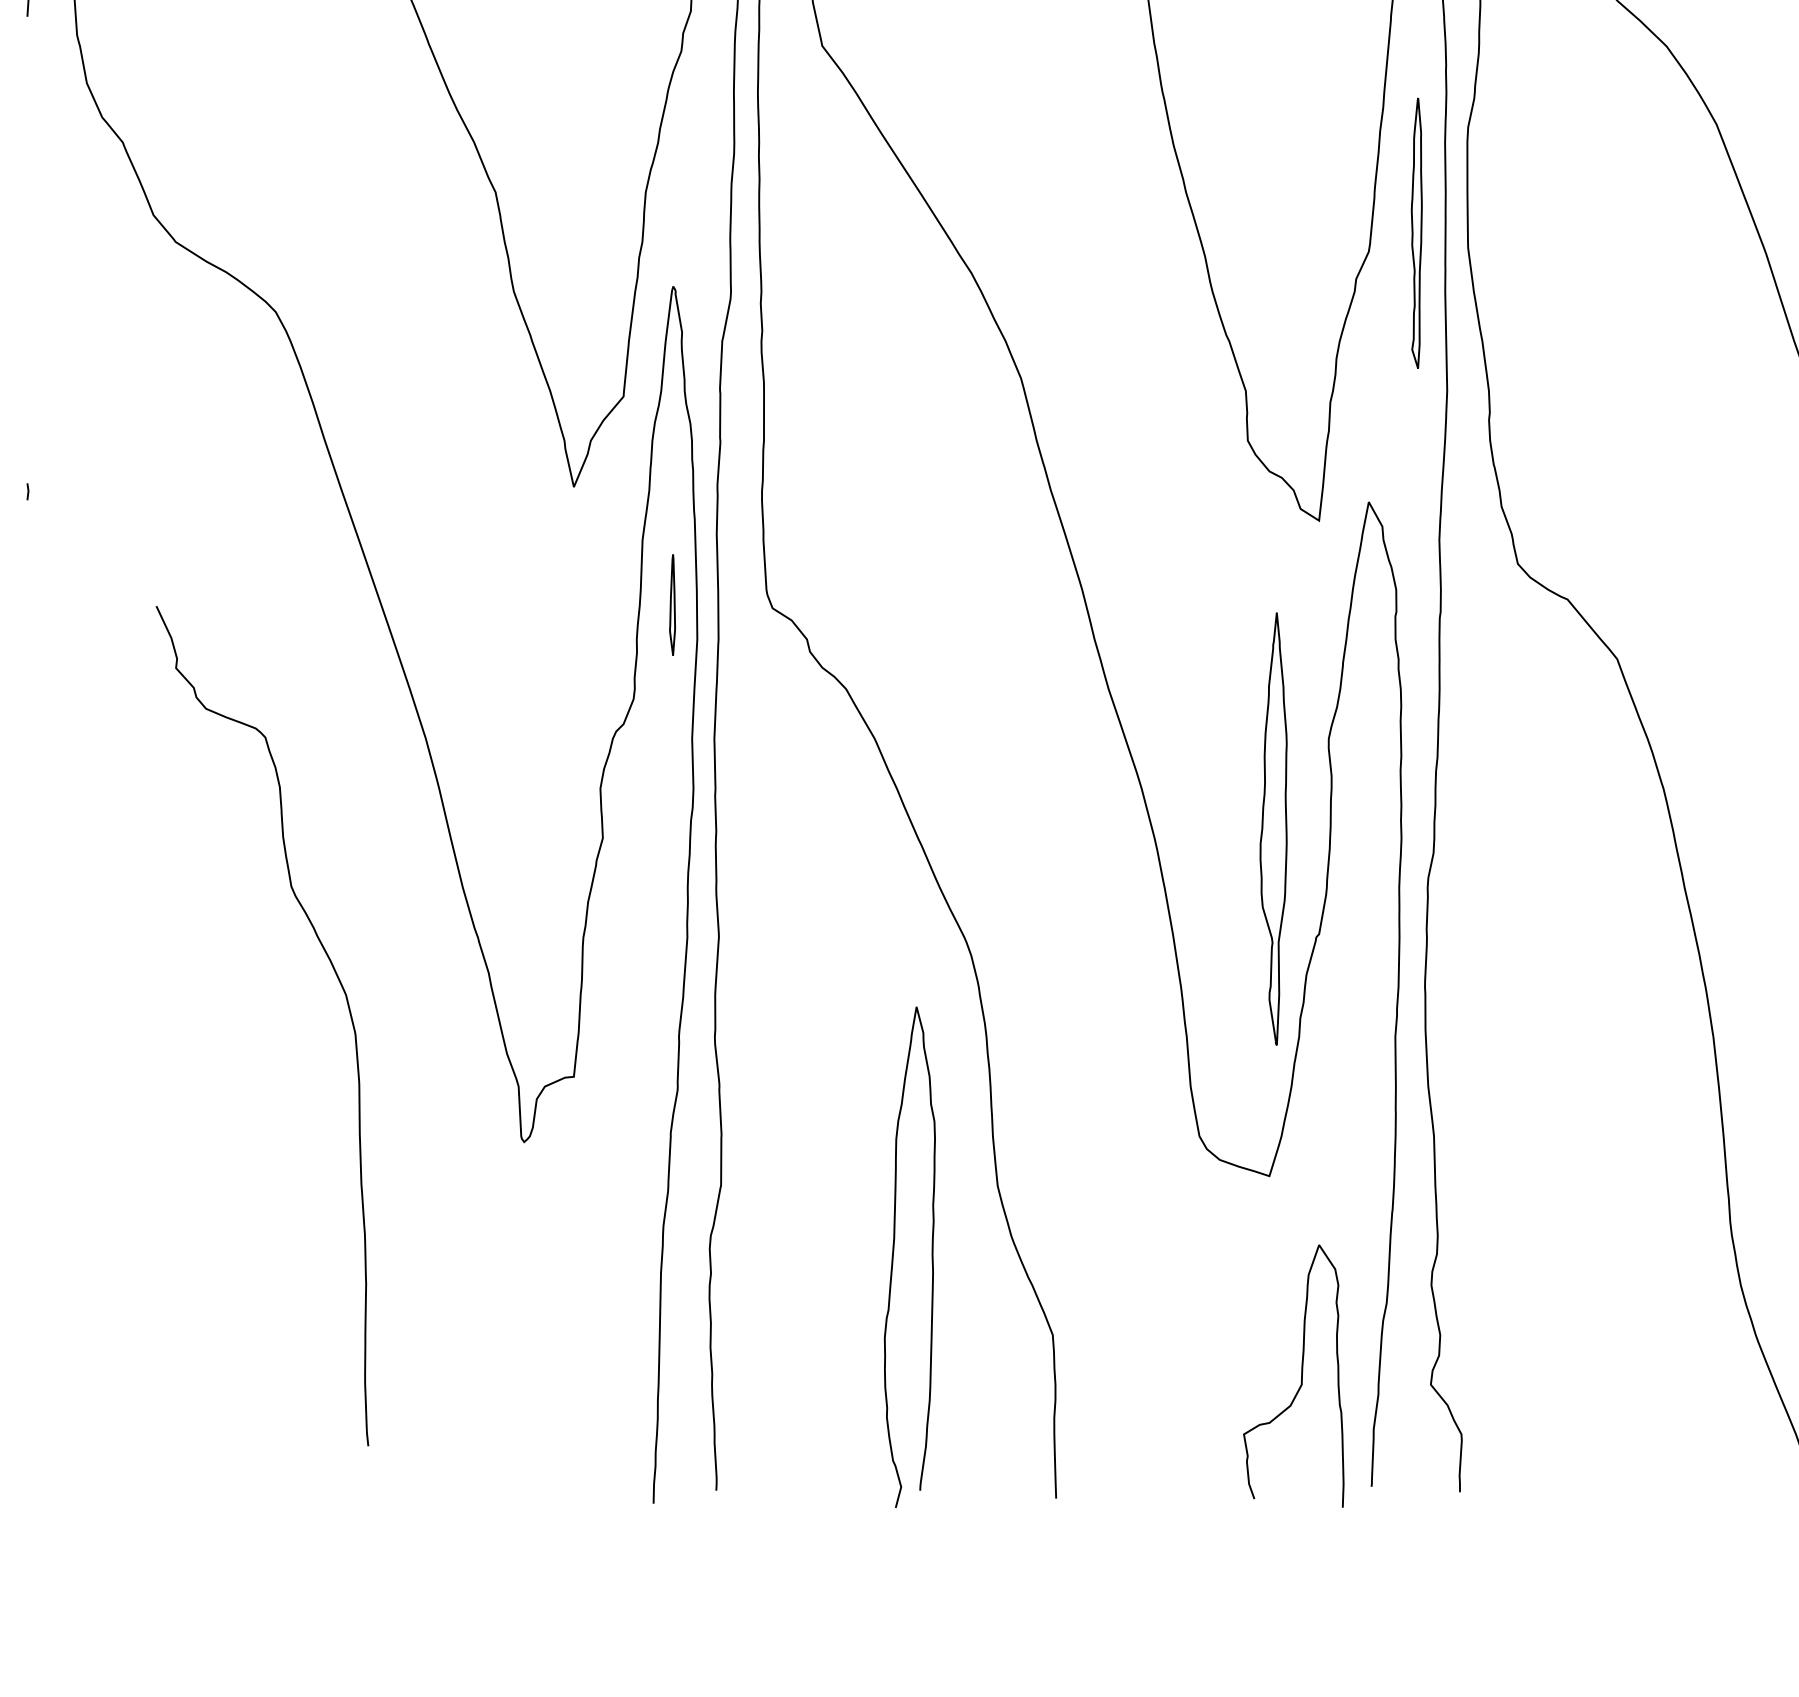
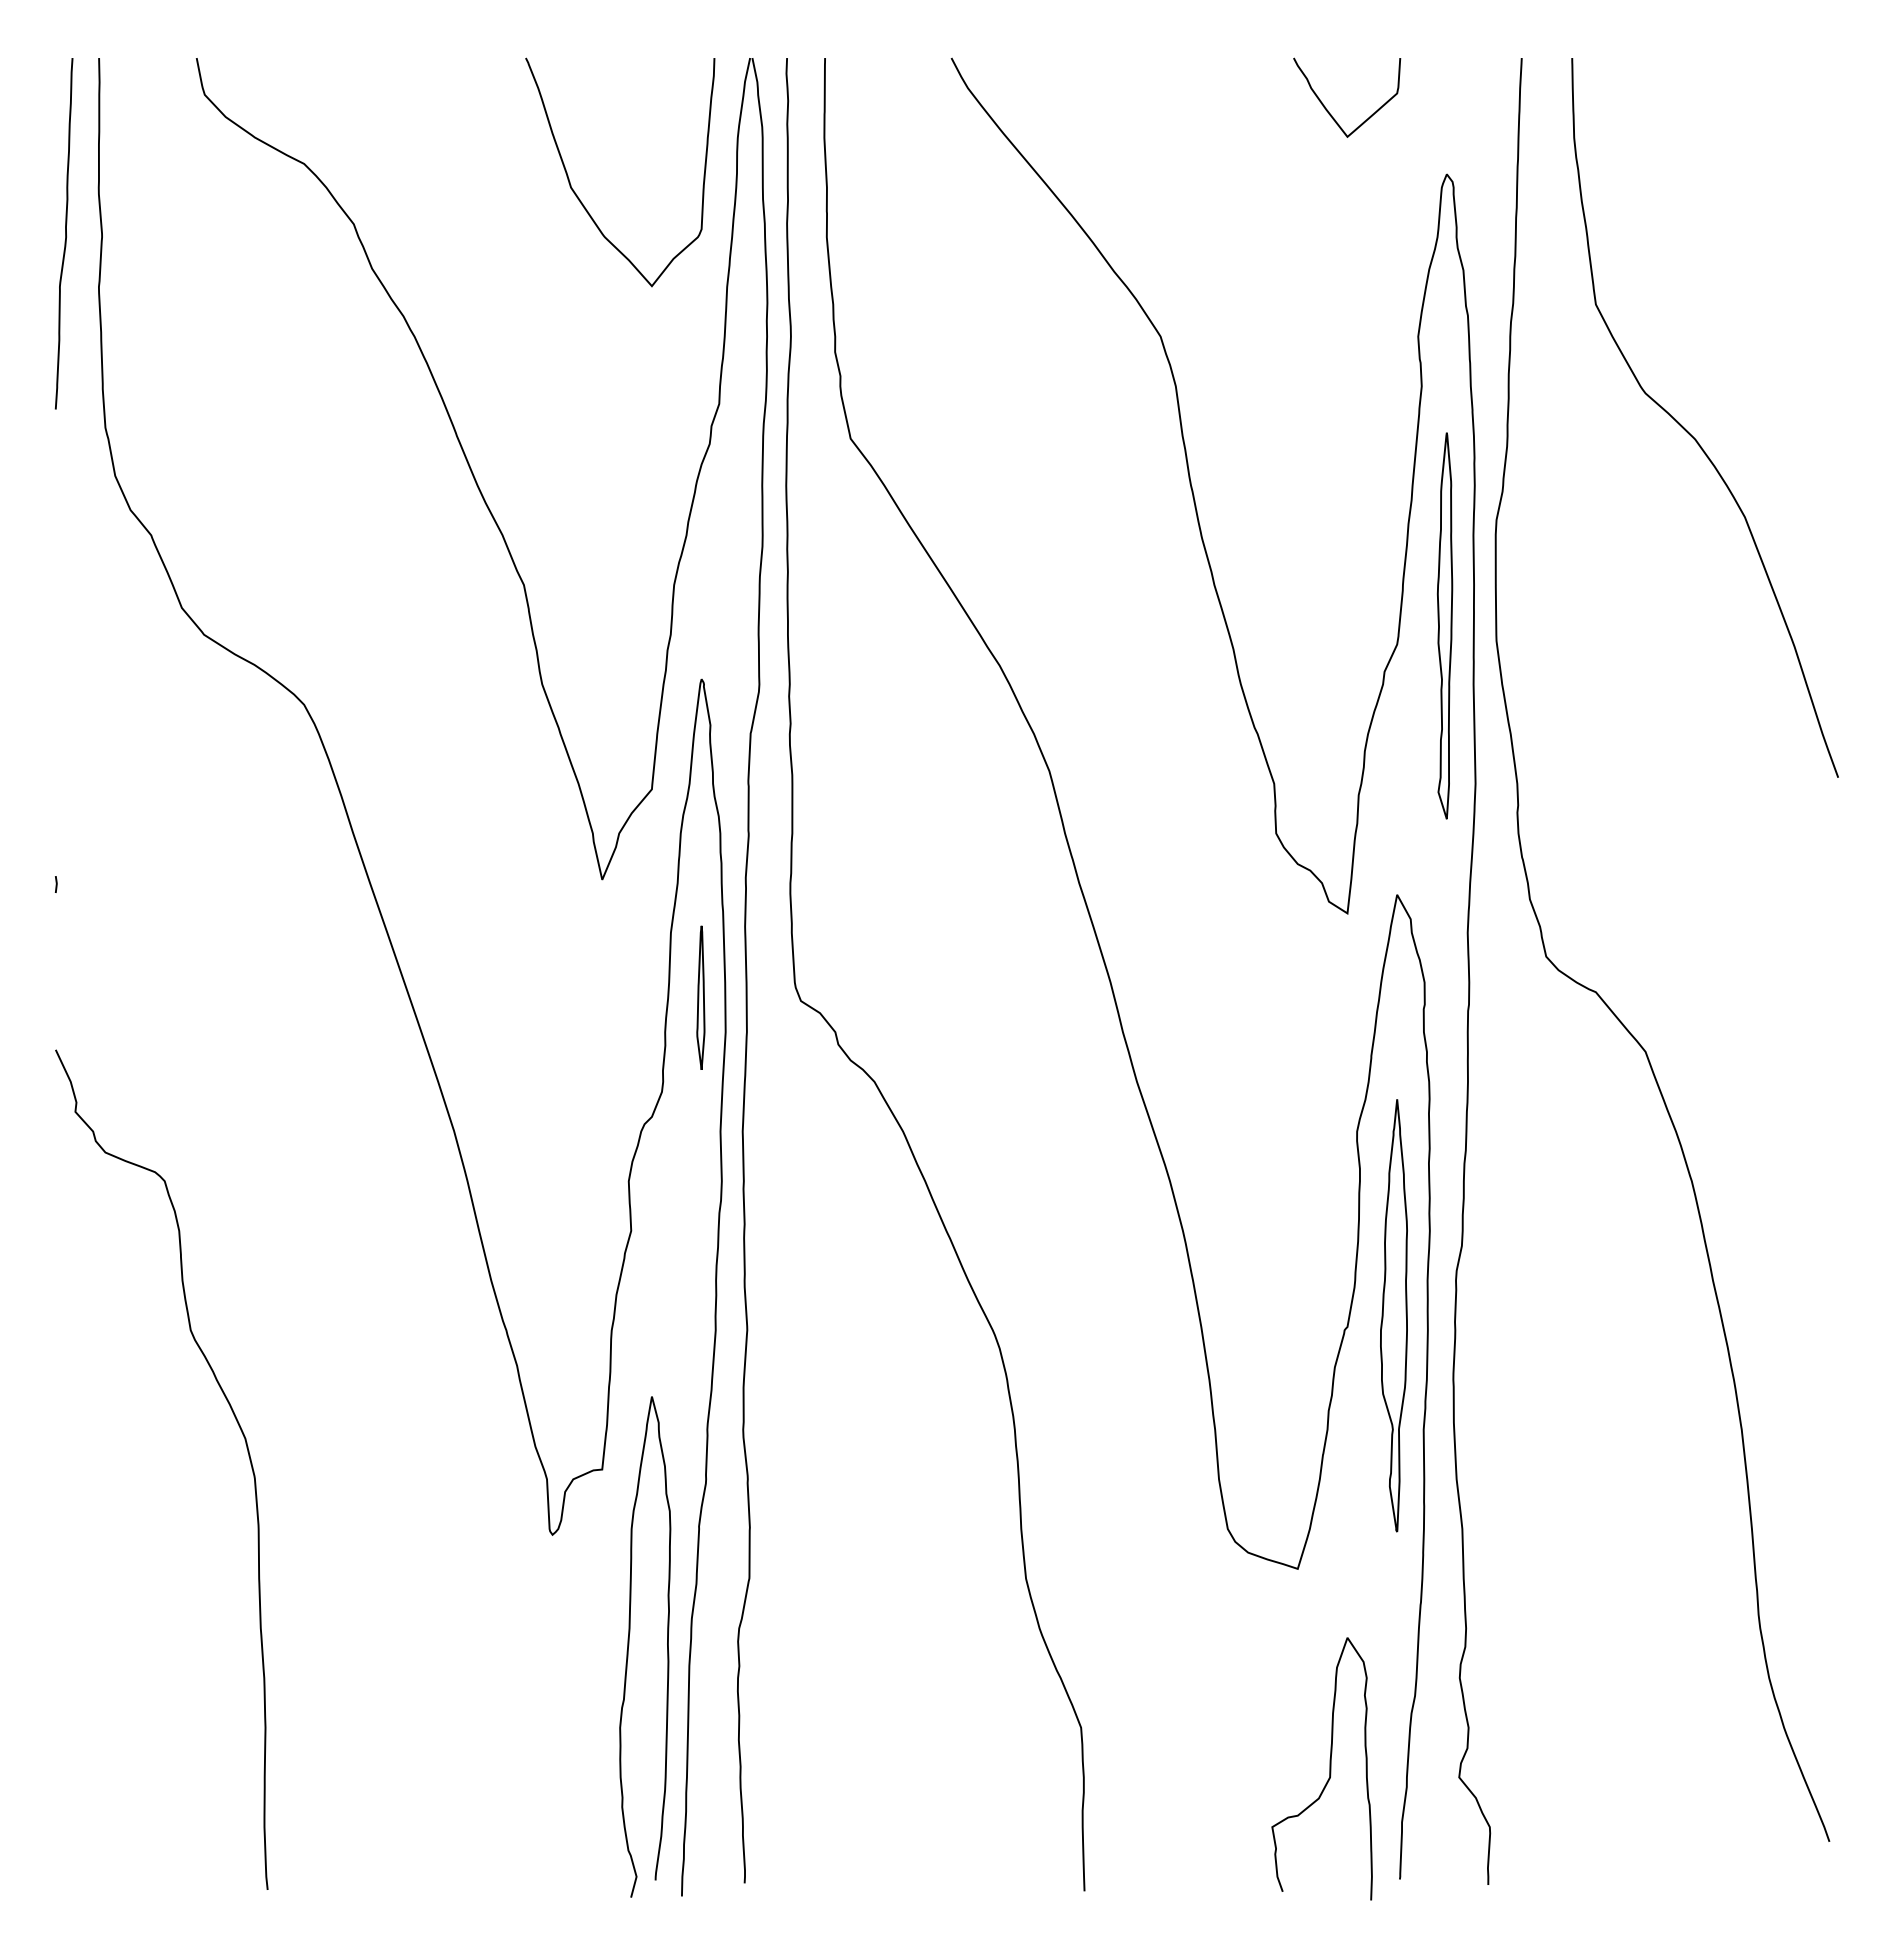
part: (1417, 232) -> (1445, 625), size x1.43
part: (672, 604) -> (700, 997), size x1.43
part: (1273, 828) -> (1393, 1315), moved
curve: (347, 1004) -> (246, 1448), moved
curve: (894, 1255) -> (629, 1645), moved

